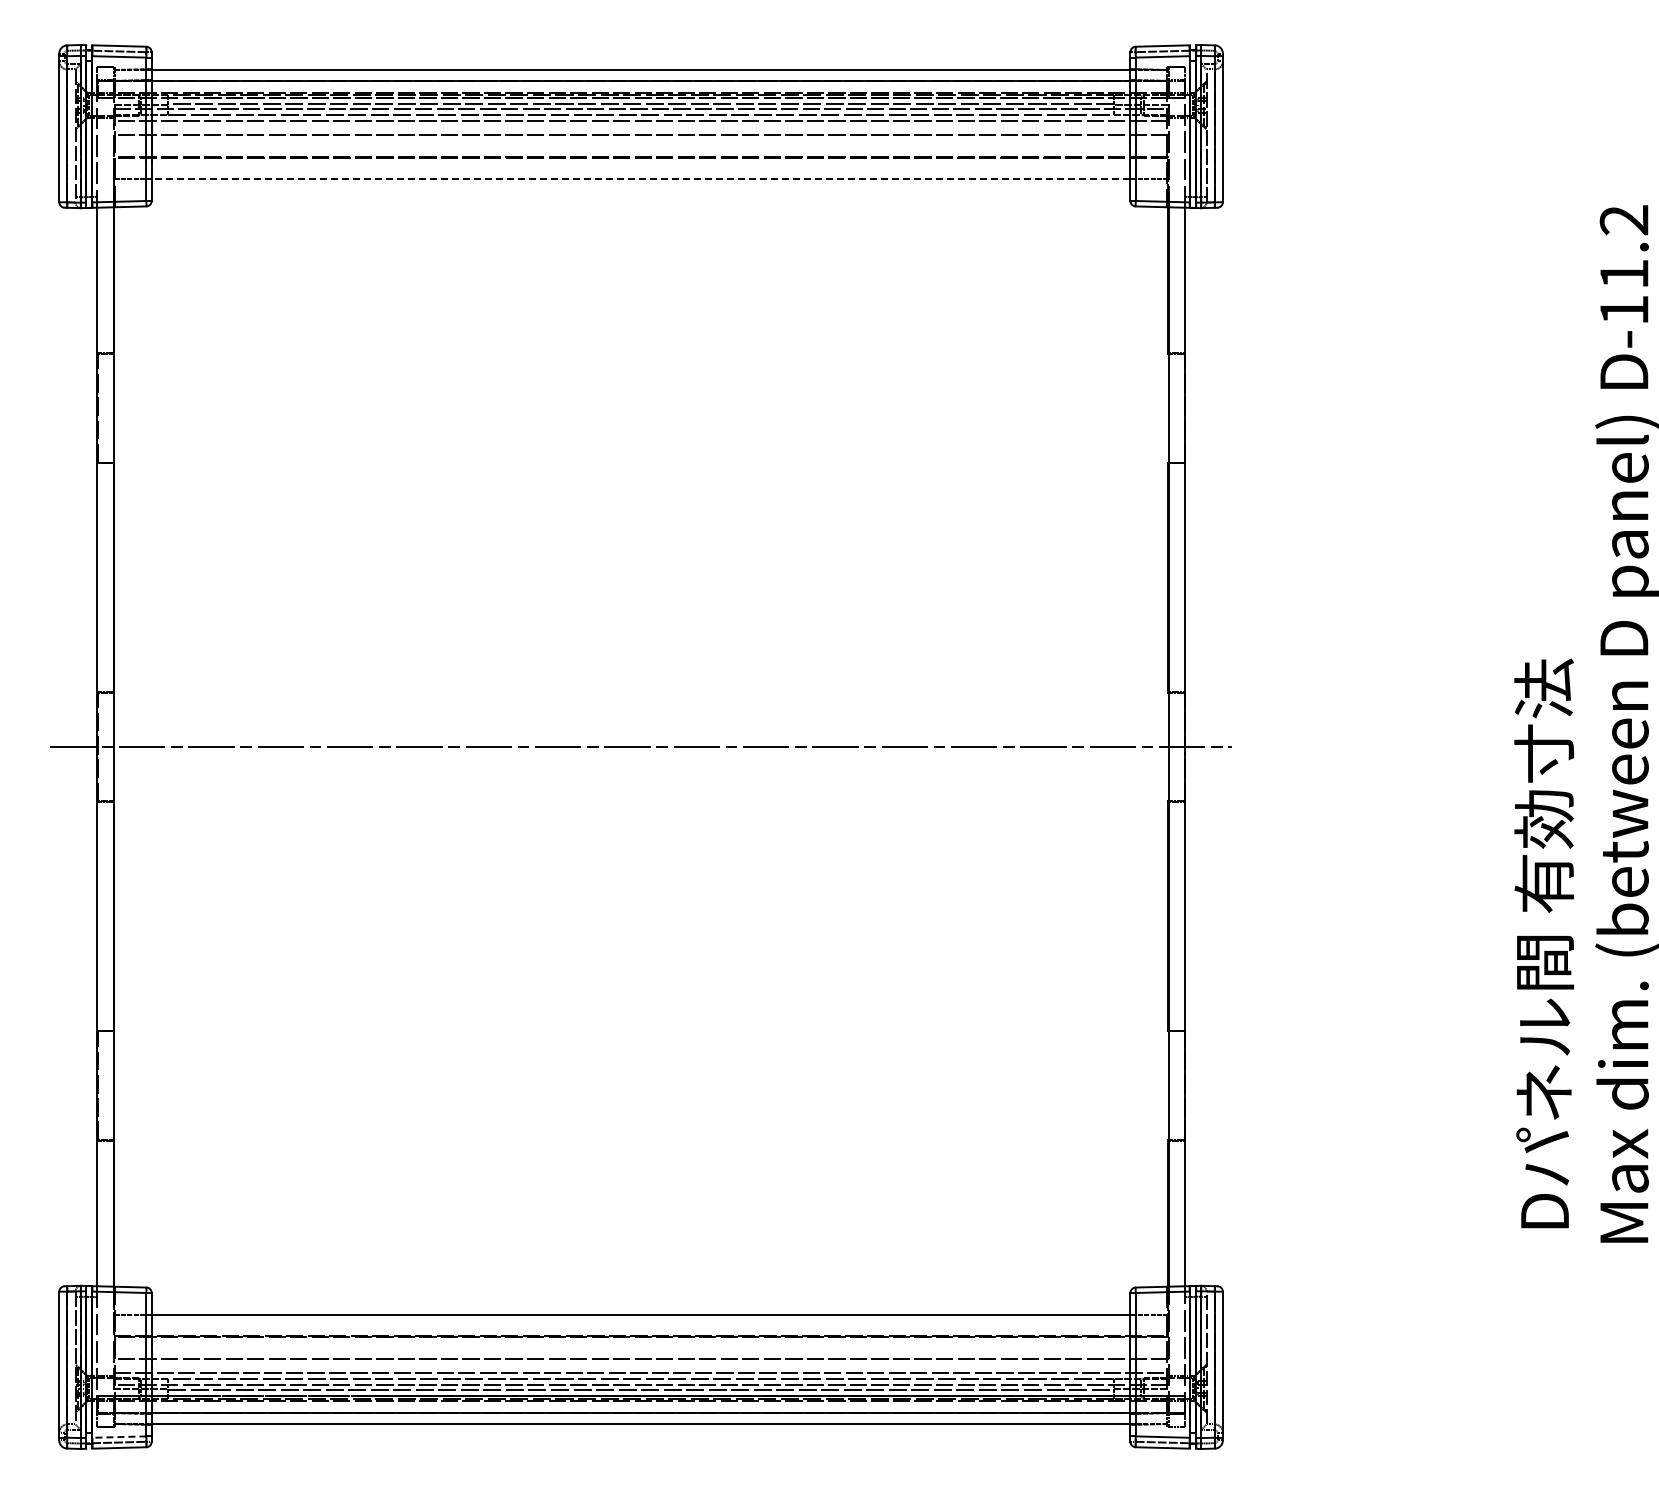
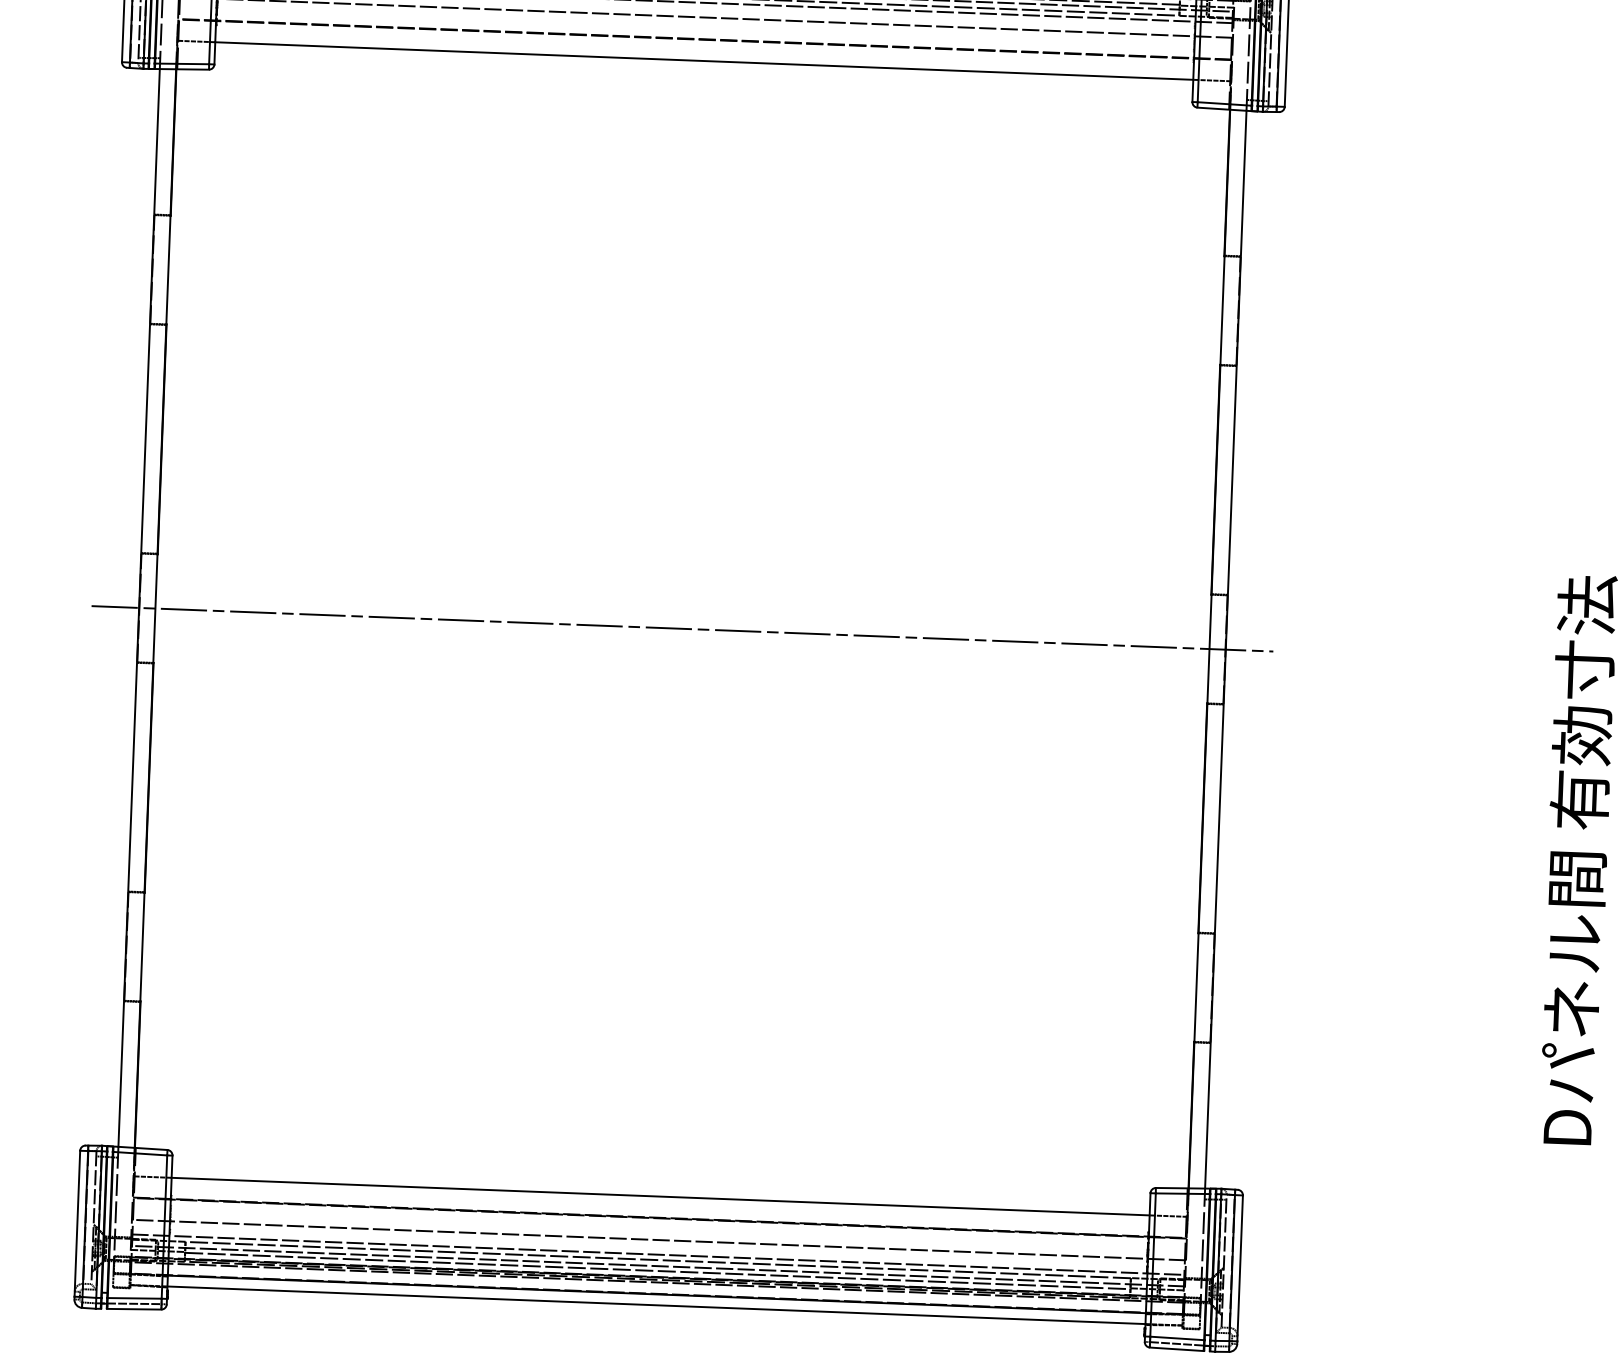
line: (640, 178) -> (703, 60), dashed -> solid
line: (119, 1437) -> (134, 1298), dashed -> solid

